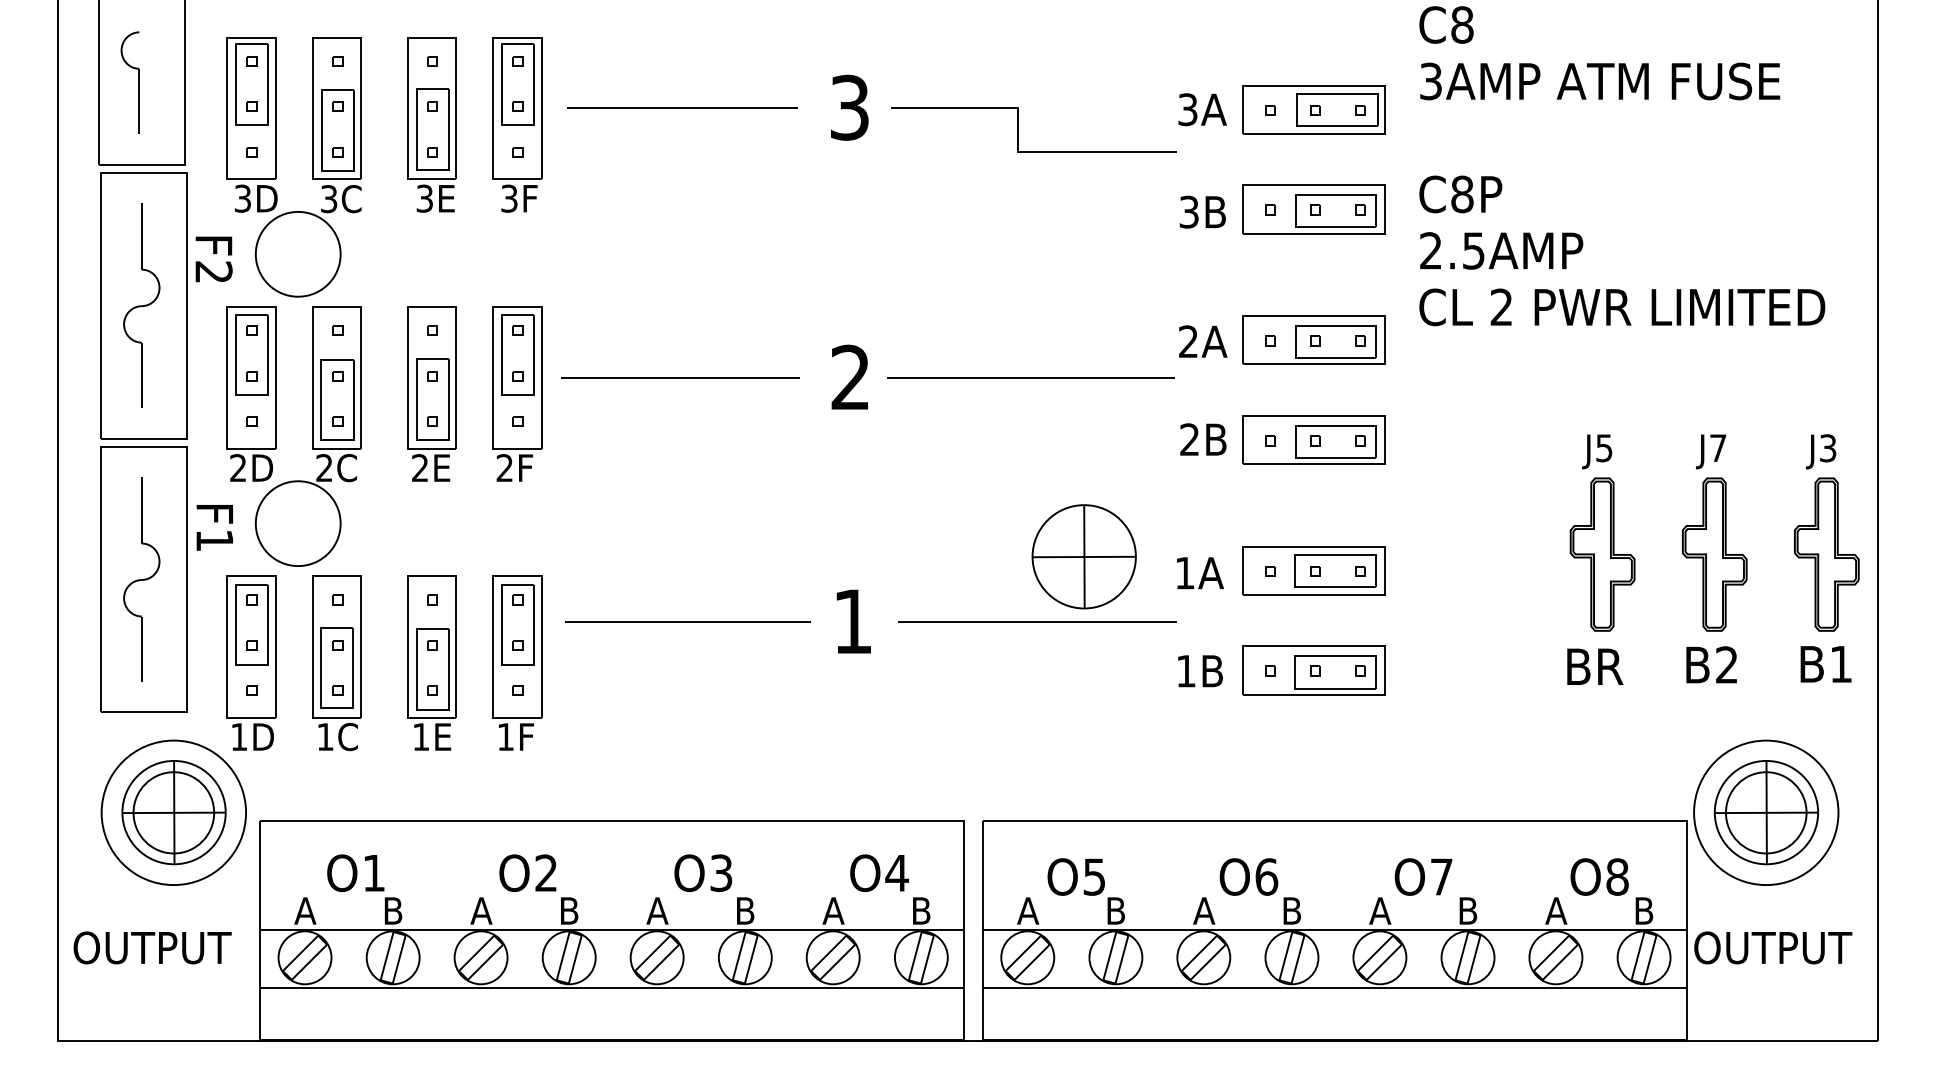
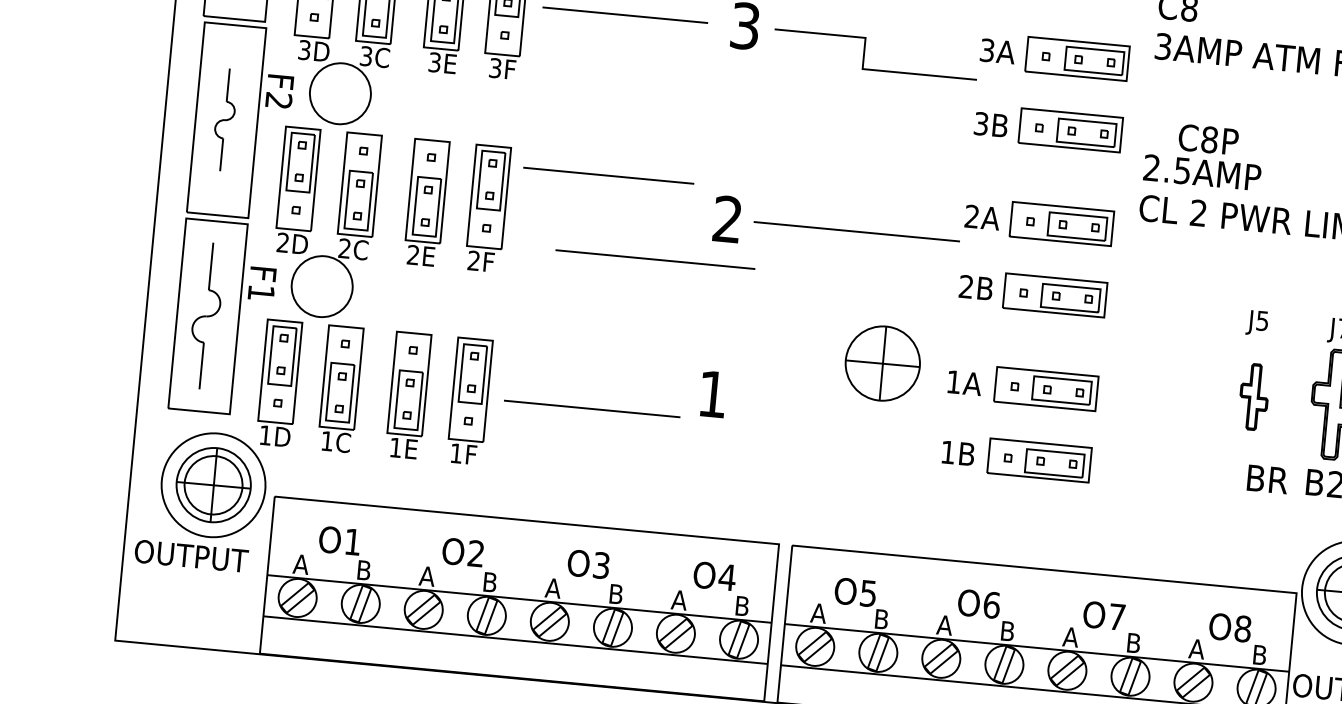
text: (1460, 194) -> (1208, 139), moved
part: (141, 305) -> (224, 119), size x0.7
line: (680, 377) -> (608, 175), moved
part: (1602, 554) -> (1254, 397), size x0.6
line: (687, 621) -> (591, 408), moved
line: (1037, 621) -> (655, 259), moved
text: (1595, 666) -> (1268, 479), moved
text: (152, 947) -> (191, 555), moved

